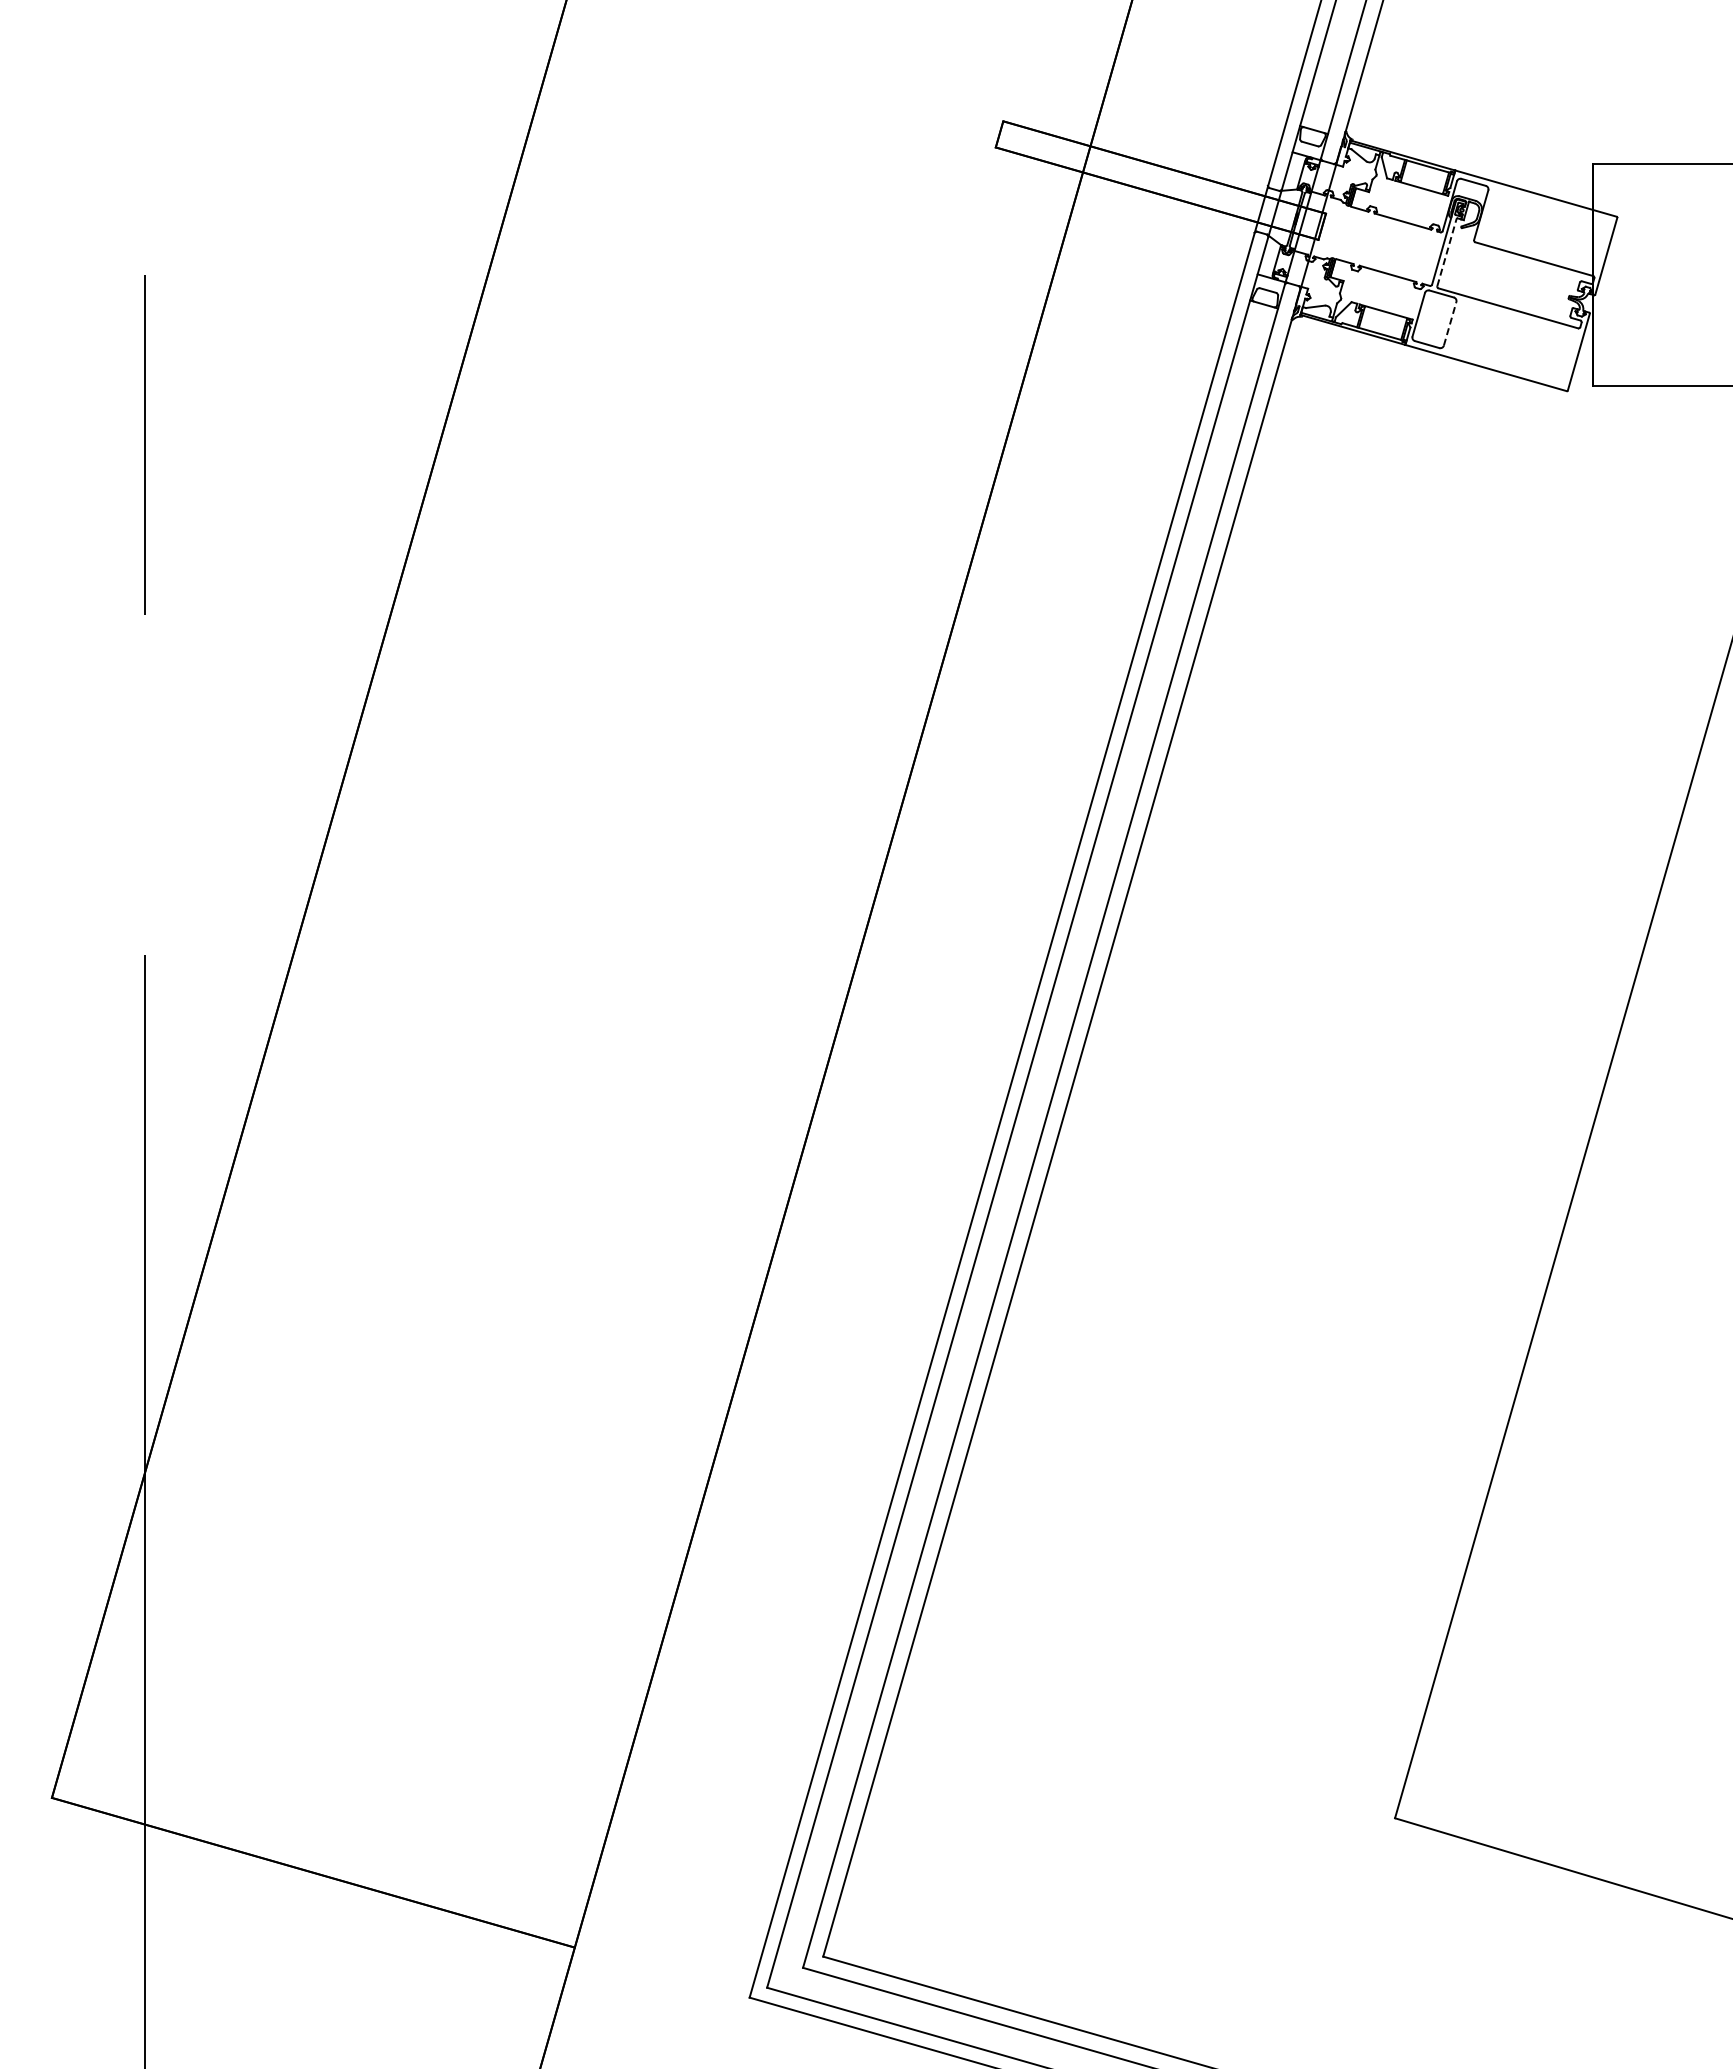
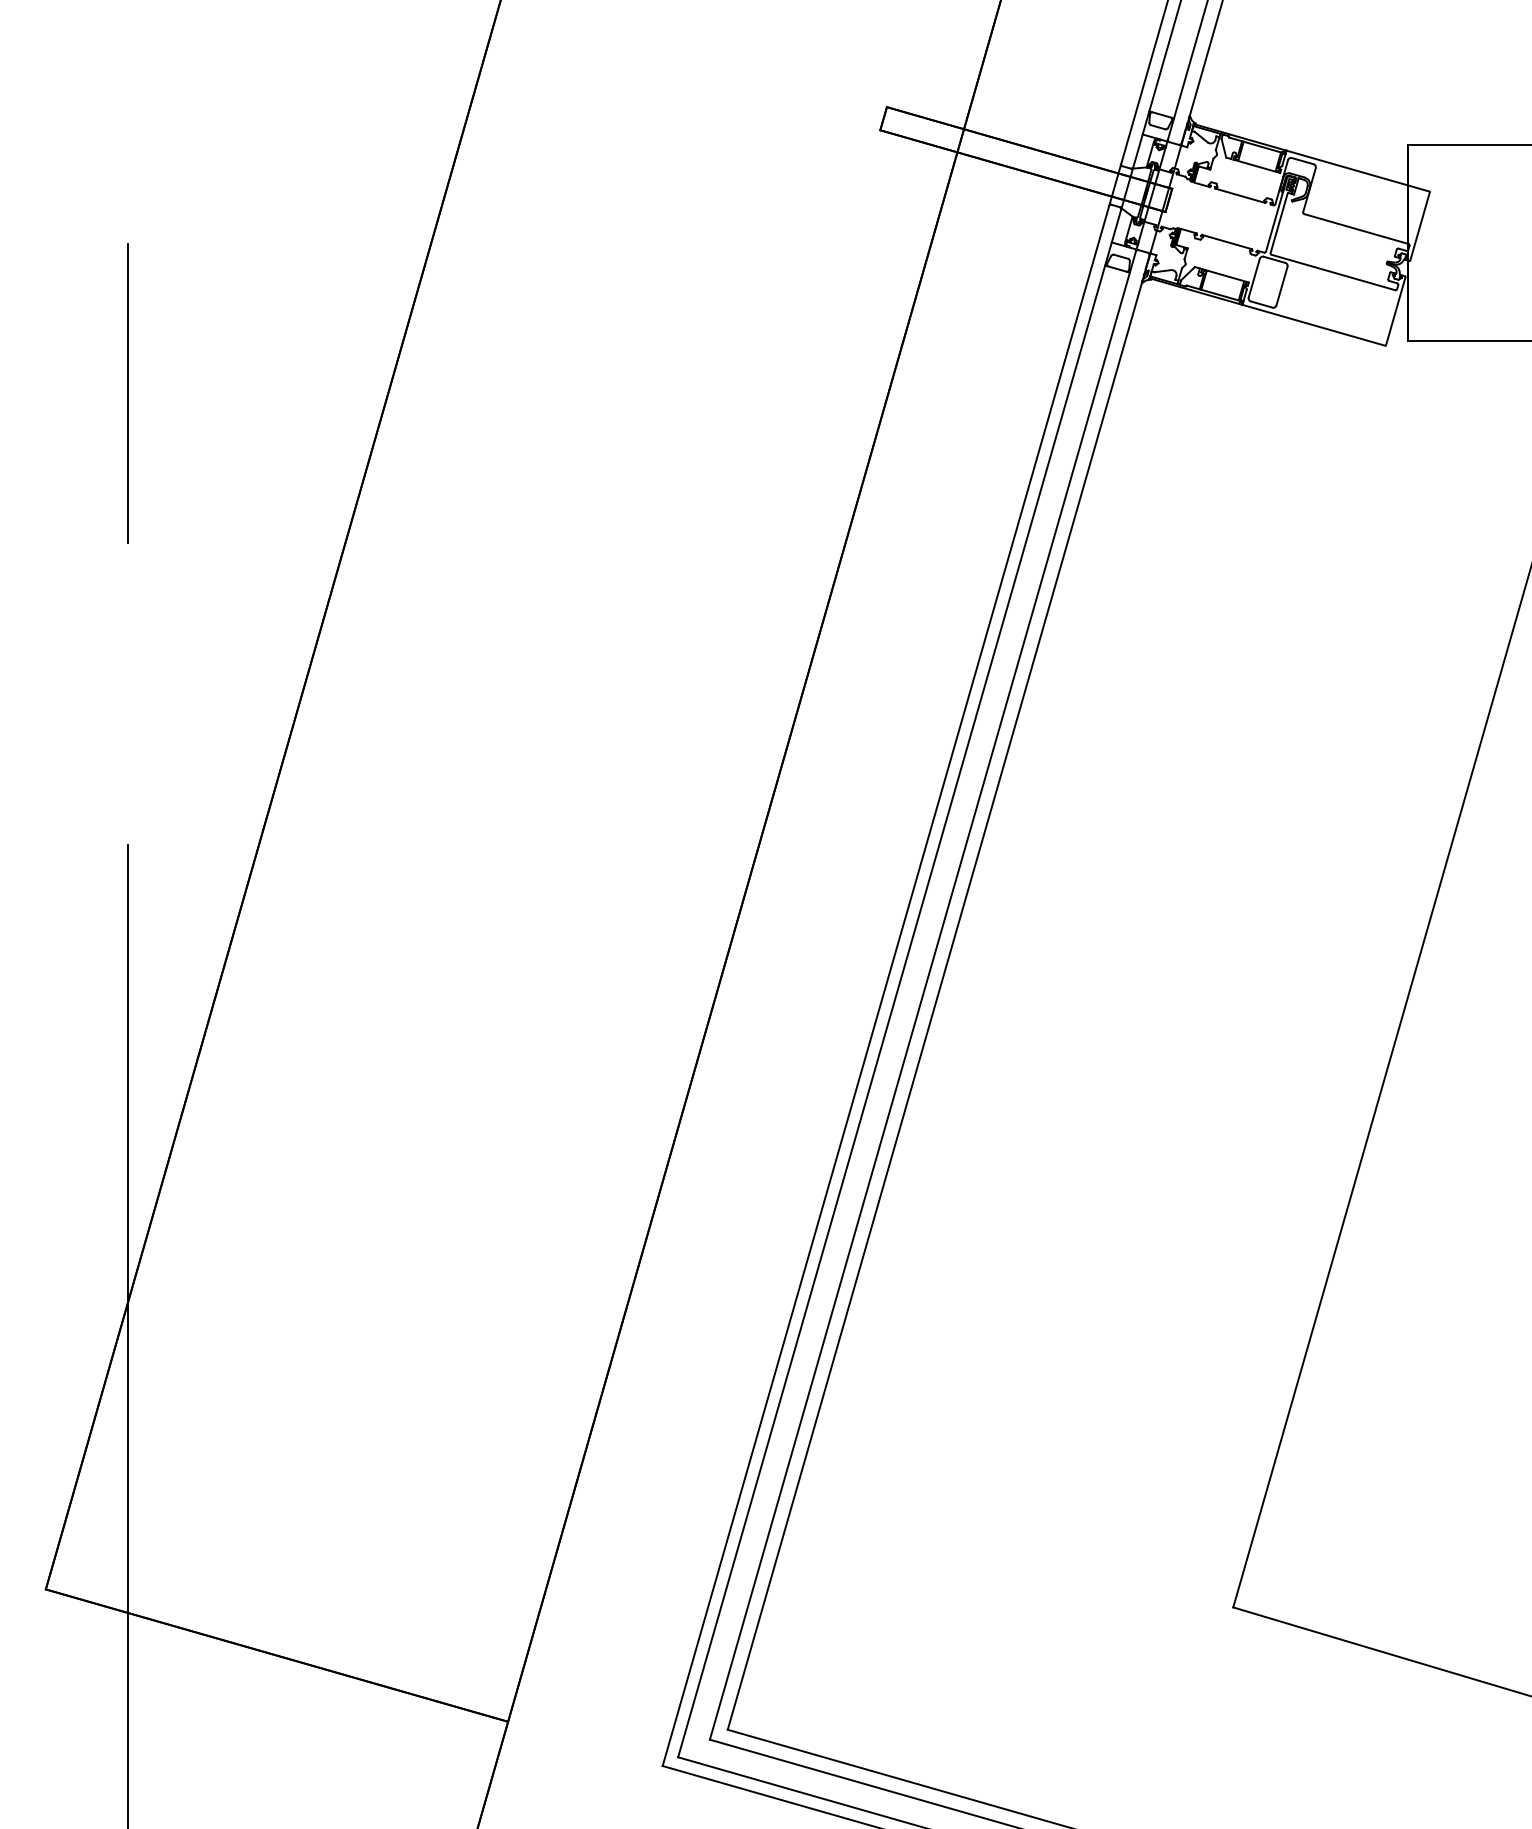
line: (1446, 252) -> (1278, 223), dashed -> solid
line: (1450, 323) -> (1282, 285), dashed -> solid

